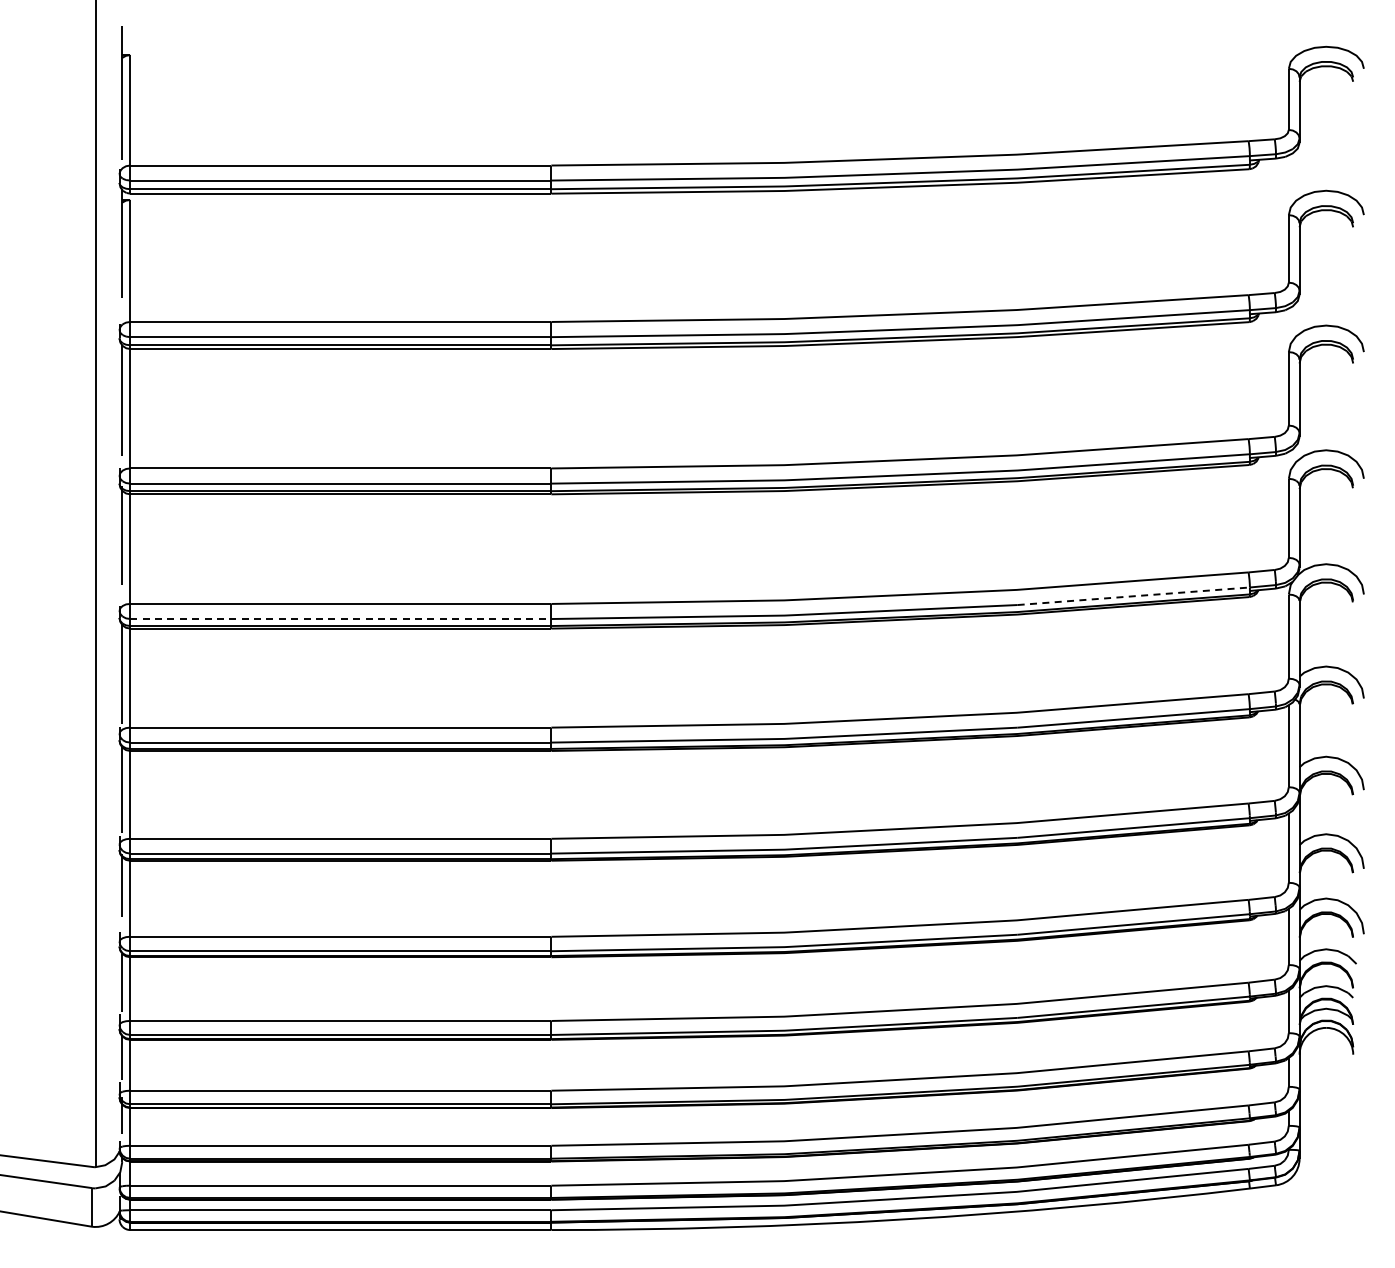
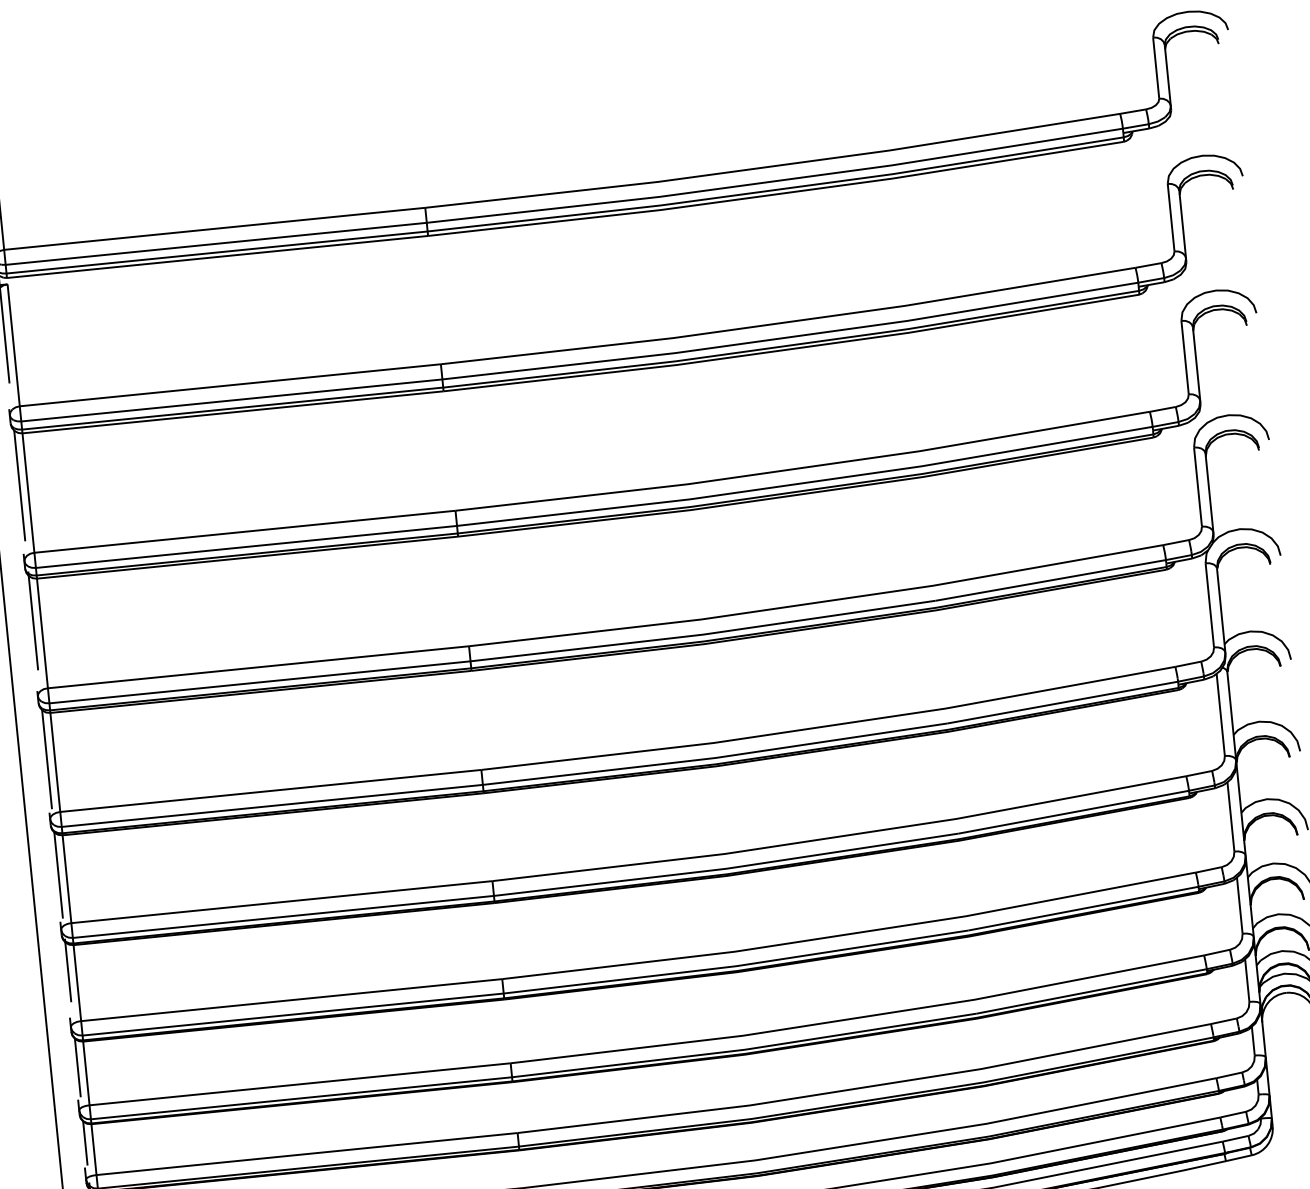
line: (1134, 596) -> (1051, 580), dashed -> solid
line: (340, 619) -> (259, 682), dashed -> solid

